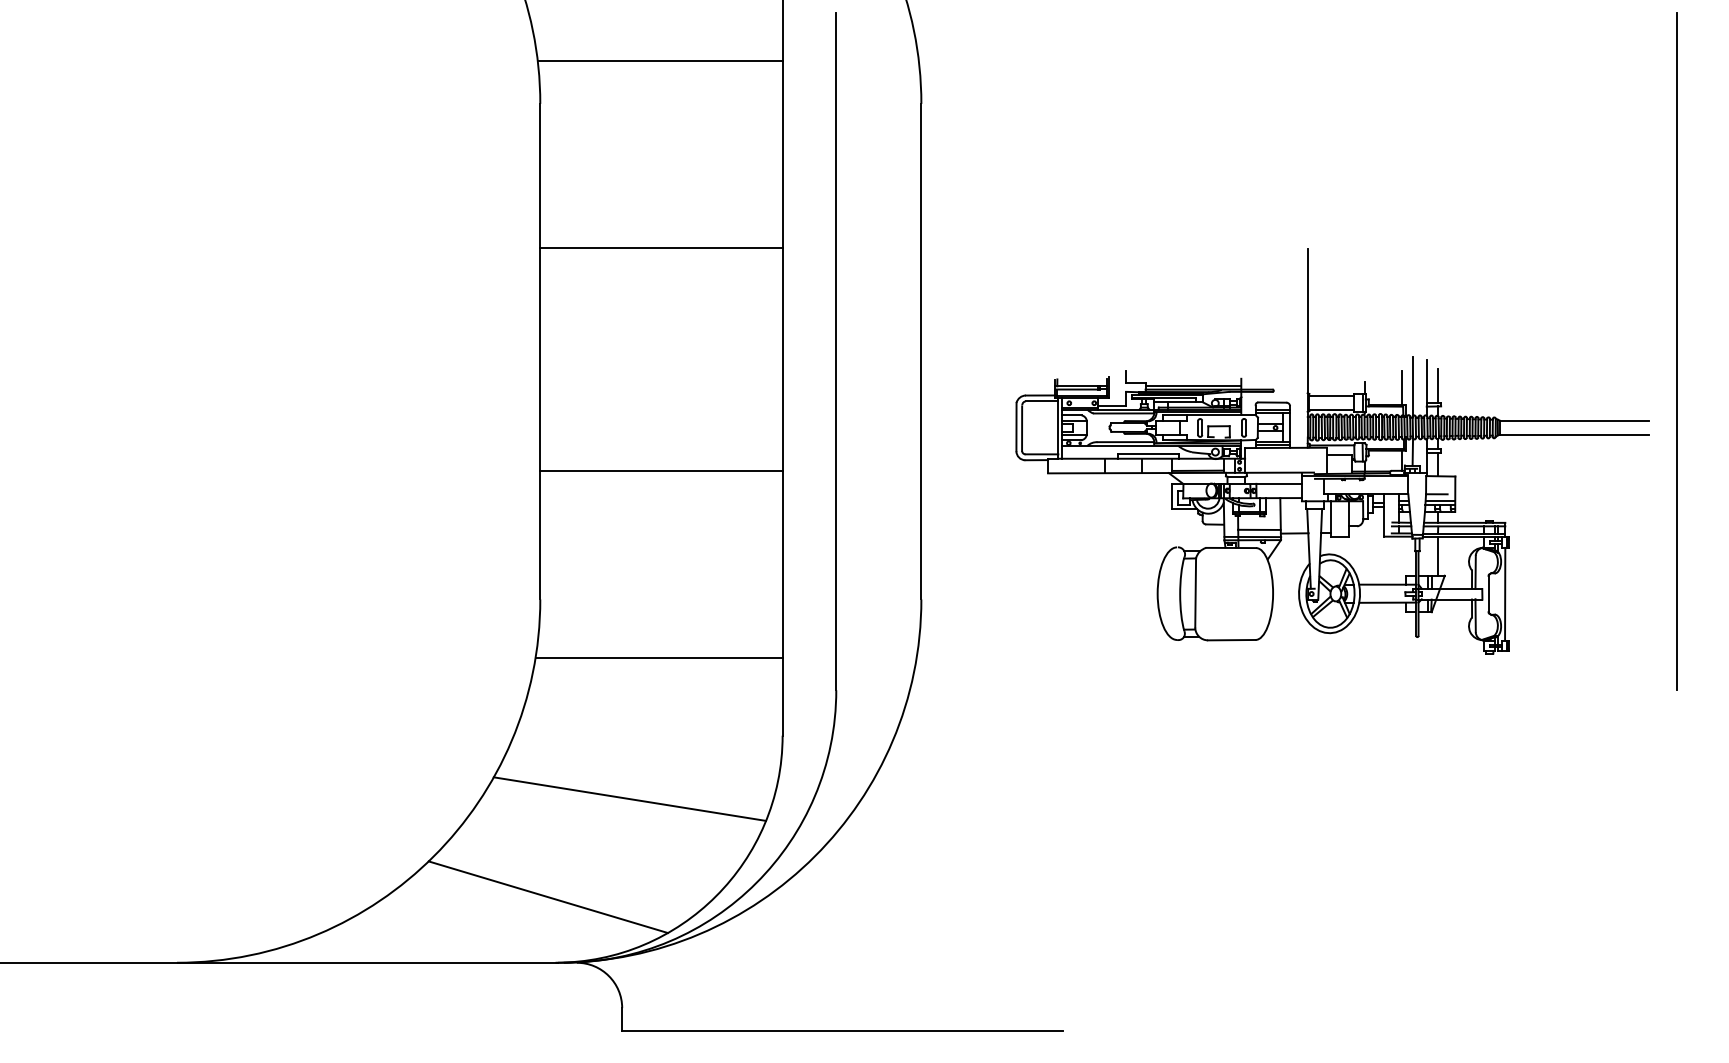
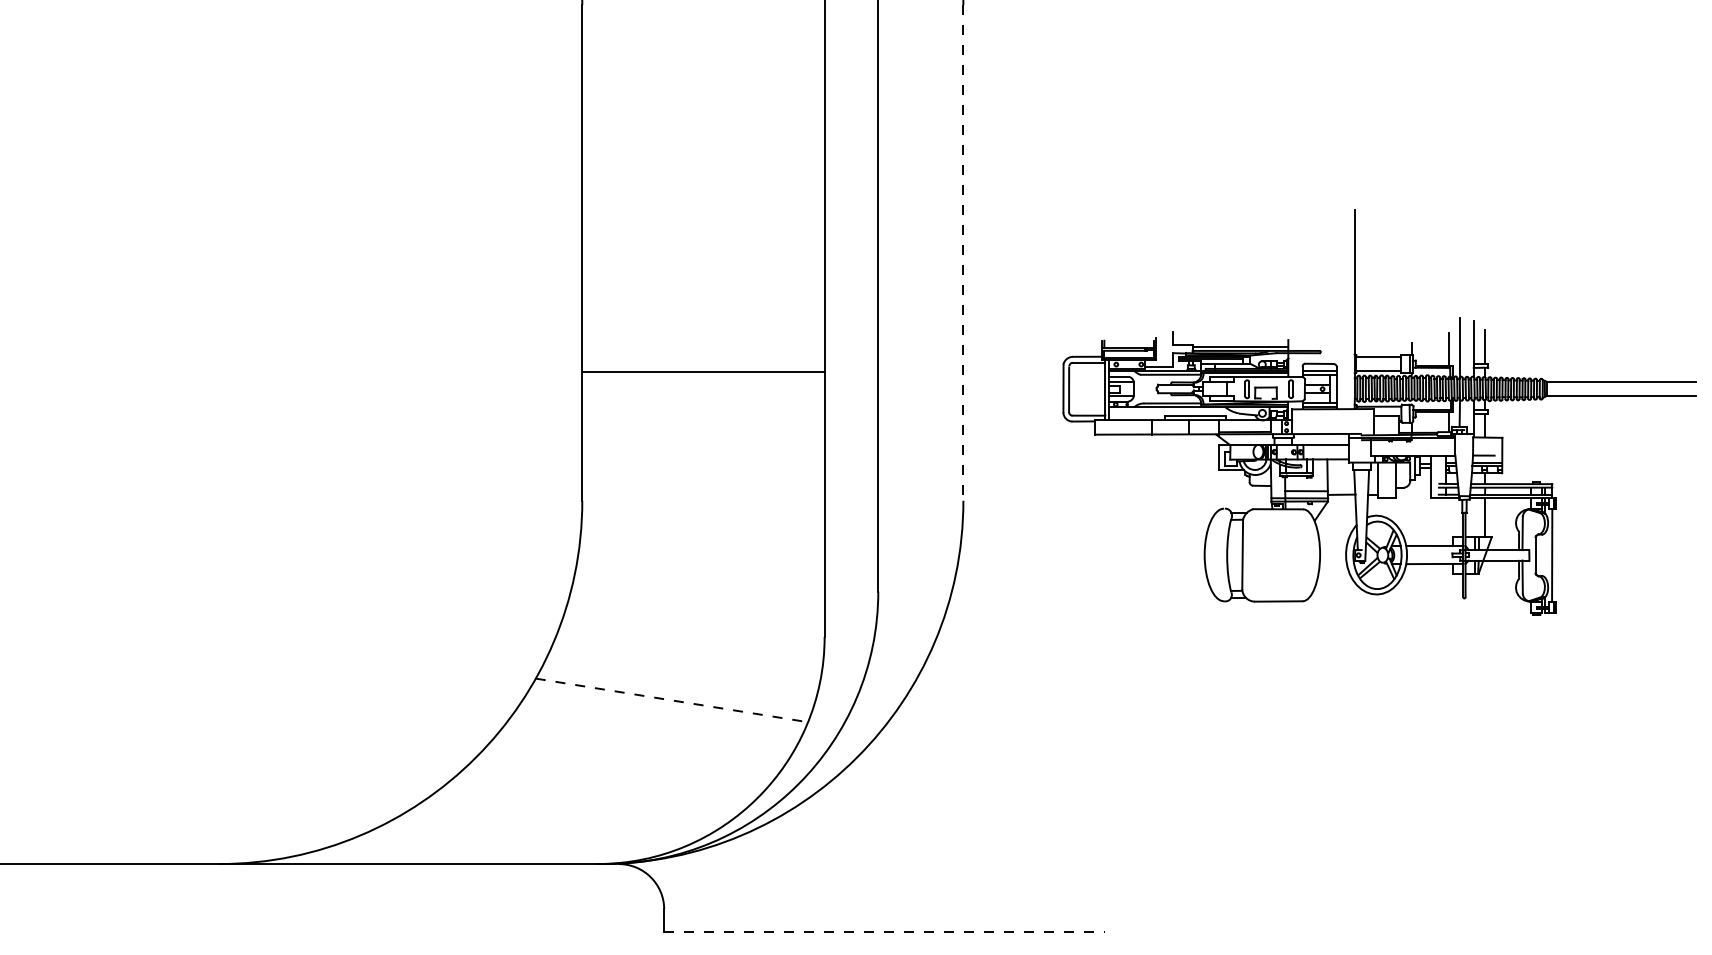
line: (661, 248) -> (703, 149), removed
line: (921, 351) -> (963, 252), solid -> dashed
part: (1332, 451) -> (1379, 412), moved
line: (658, 658) -> (700, 559), removed
line: (629, 799) -> (671, 700), solid -> dashed
line: (547, 897) -> (589, 798), removed
line: (842, 1030) -> (884, 931), solid -> dashed

